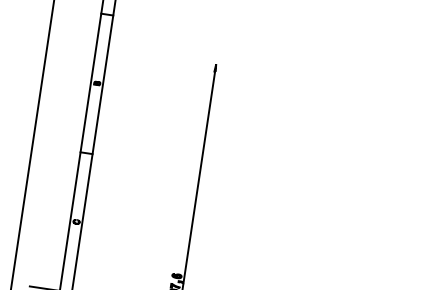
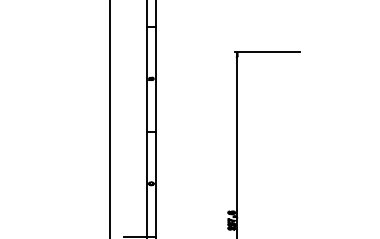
line: (256, 70) -> (267, 51), added

